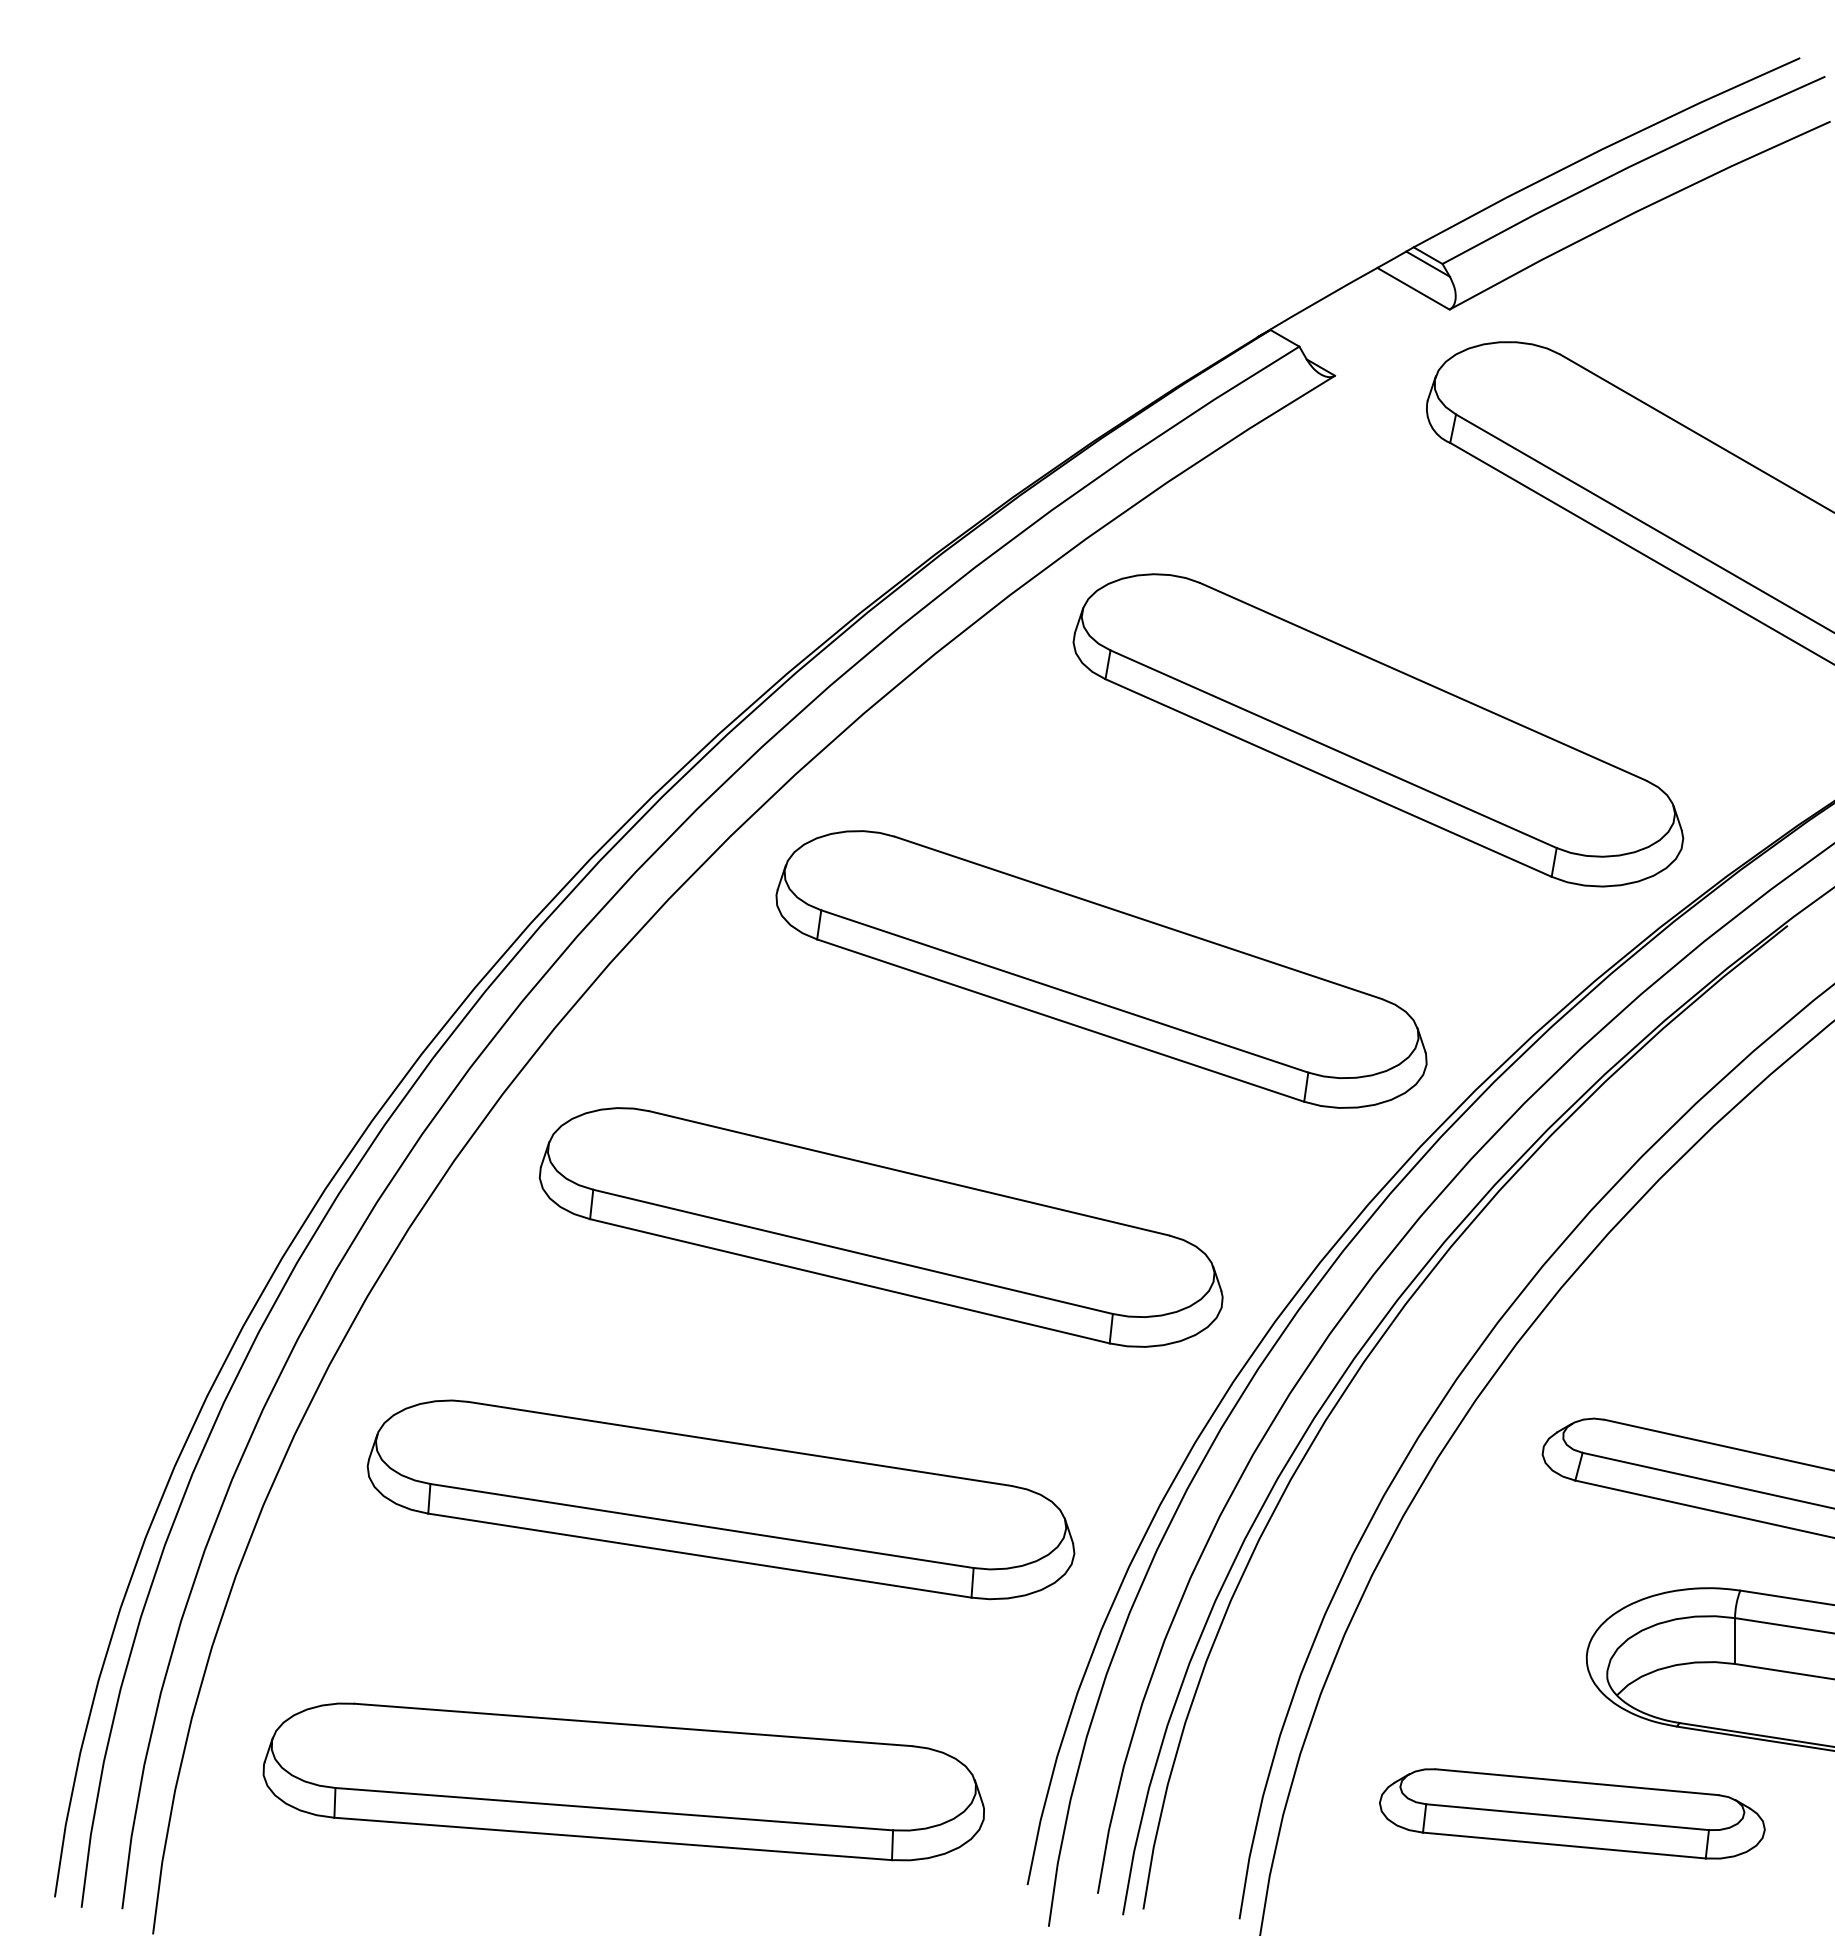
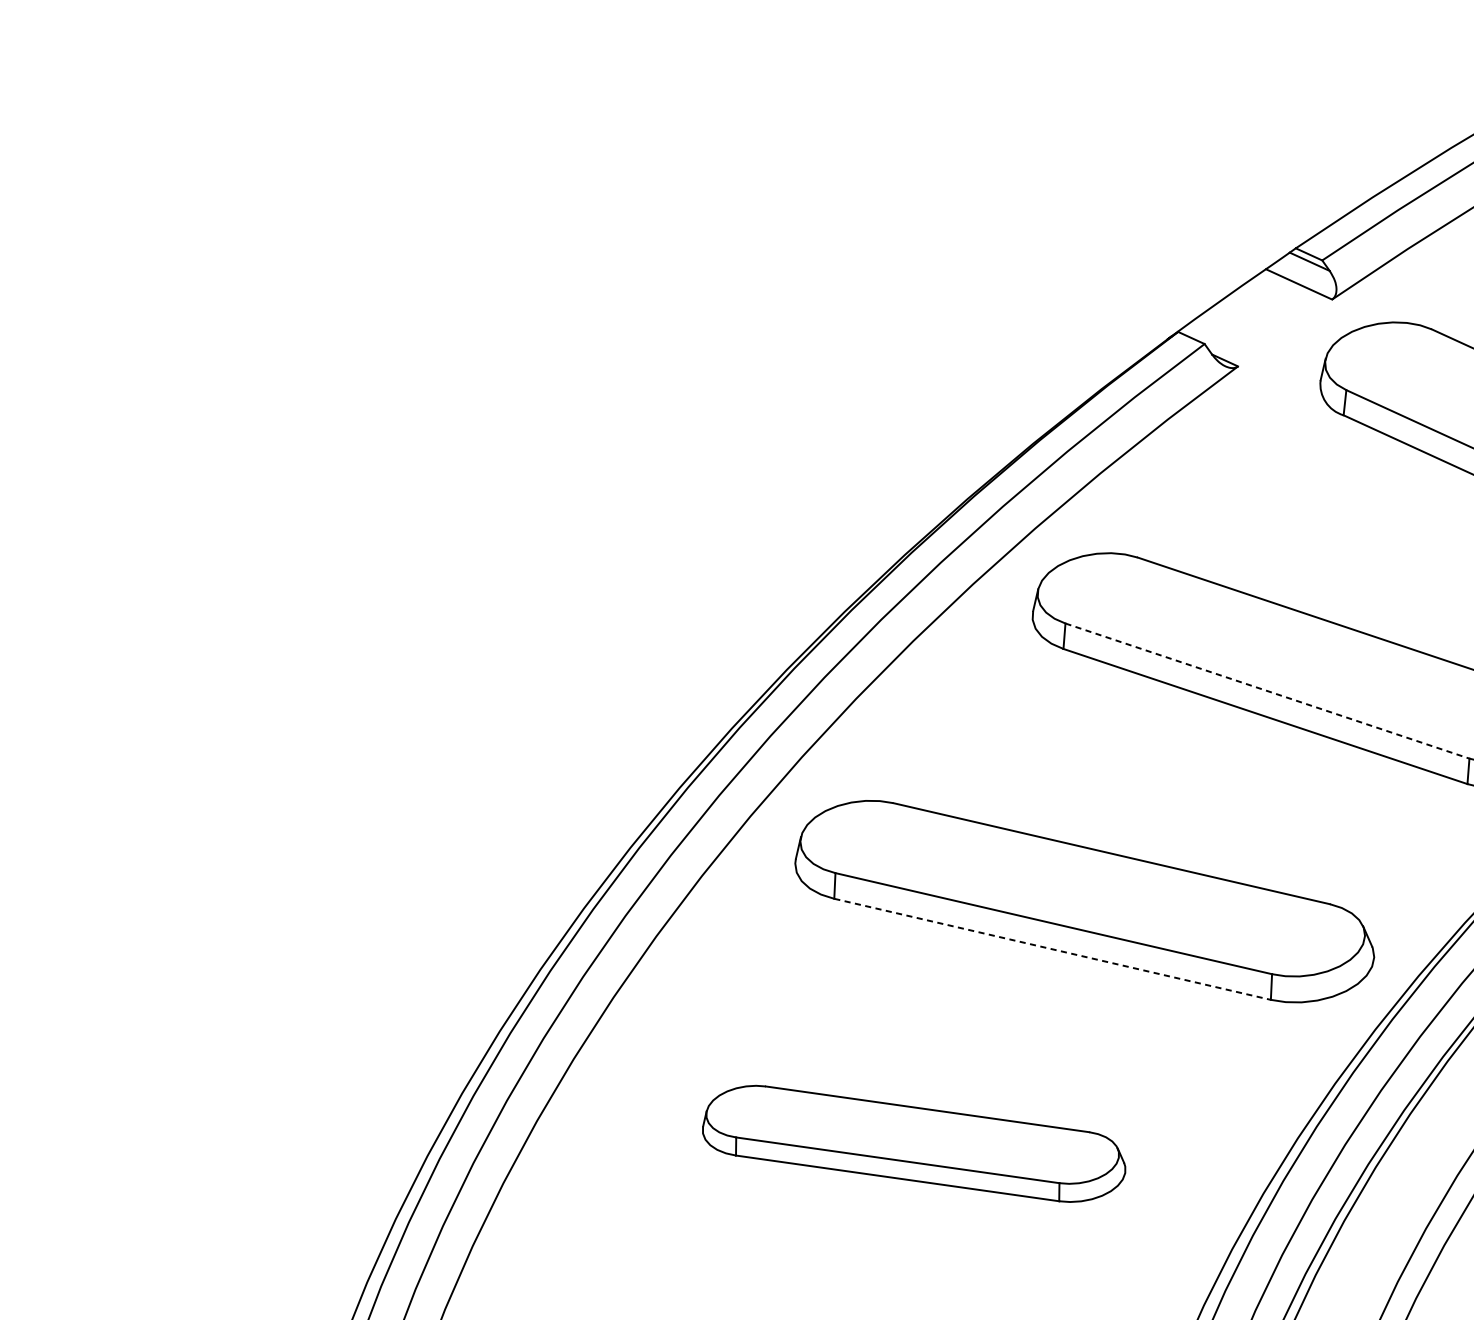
line: (1333, 749) -> (1267, 691), solid -> dashed
line: (1060, 1020) -> (1052, 949), solid -> dashed
part: (880, 1227) -> (913, 1143), size x0.7

